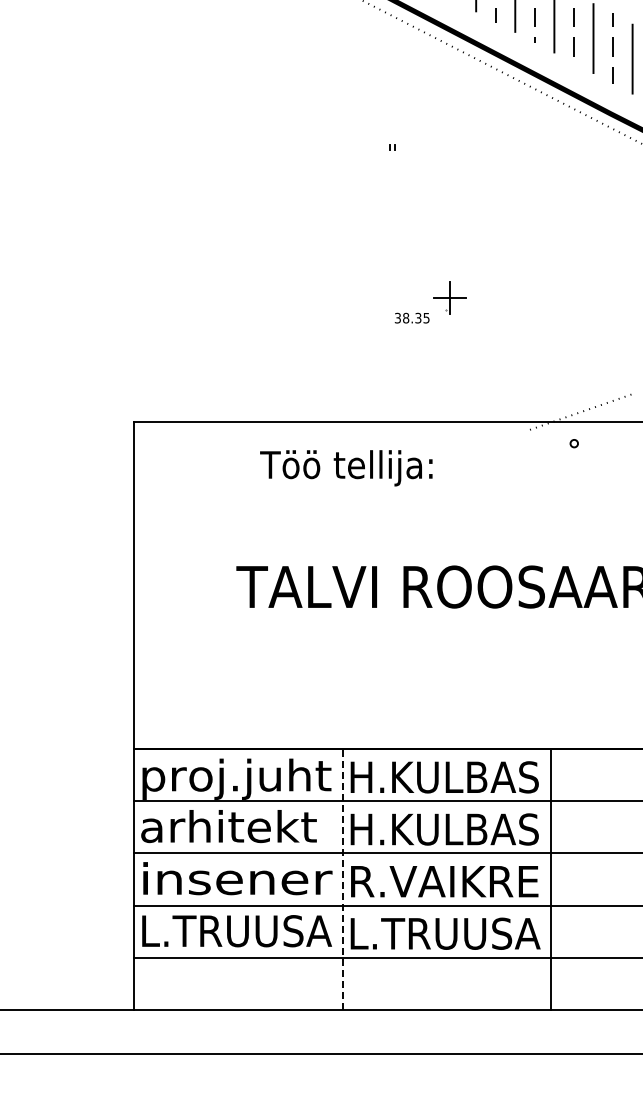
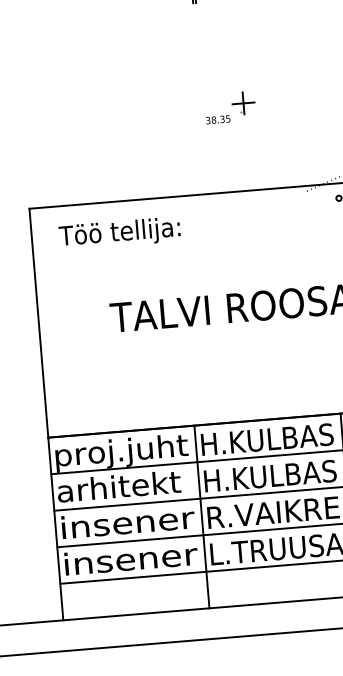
text: (346, 468) -> (119, 233), moved
line: (342, 878) -> (201, 516), dashed -> solid
text: (237, 930) -> (131, 558), L.TRUUSA -> insener

